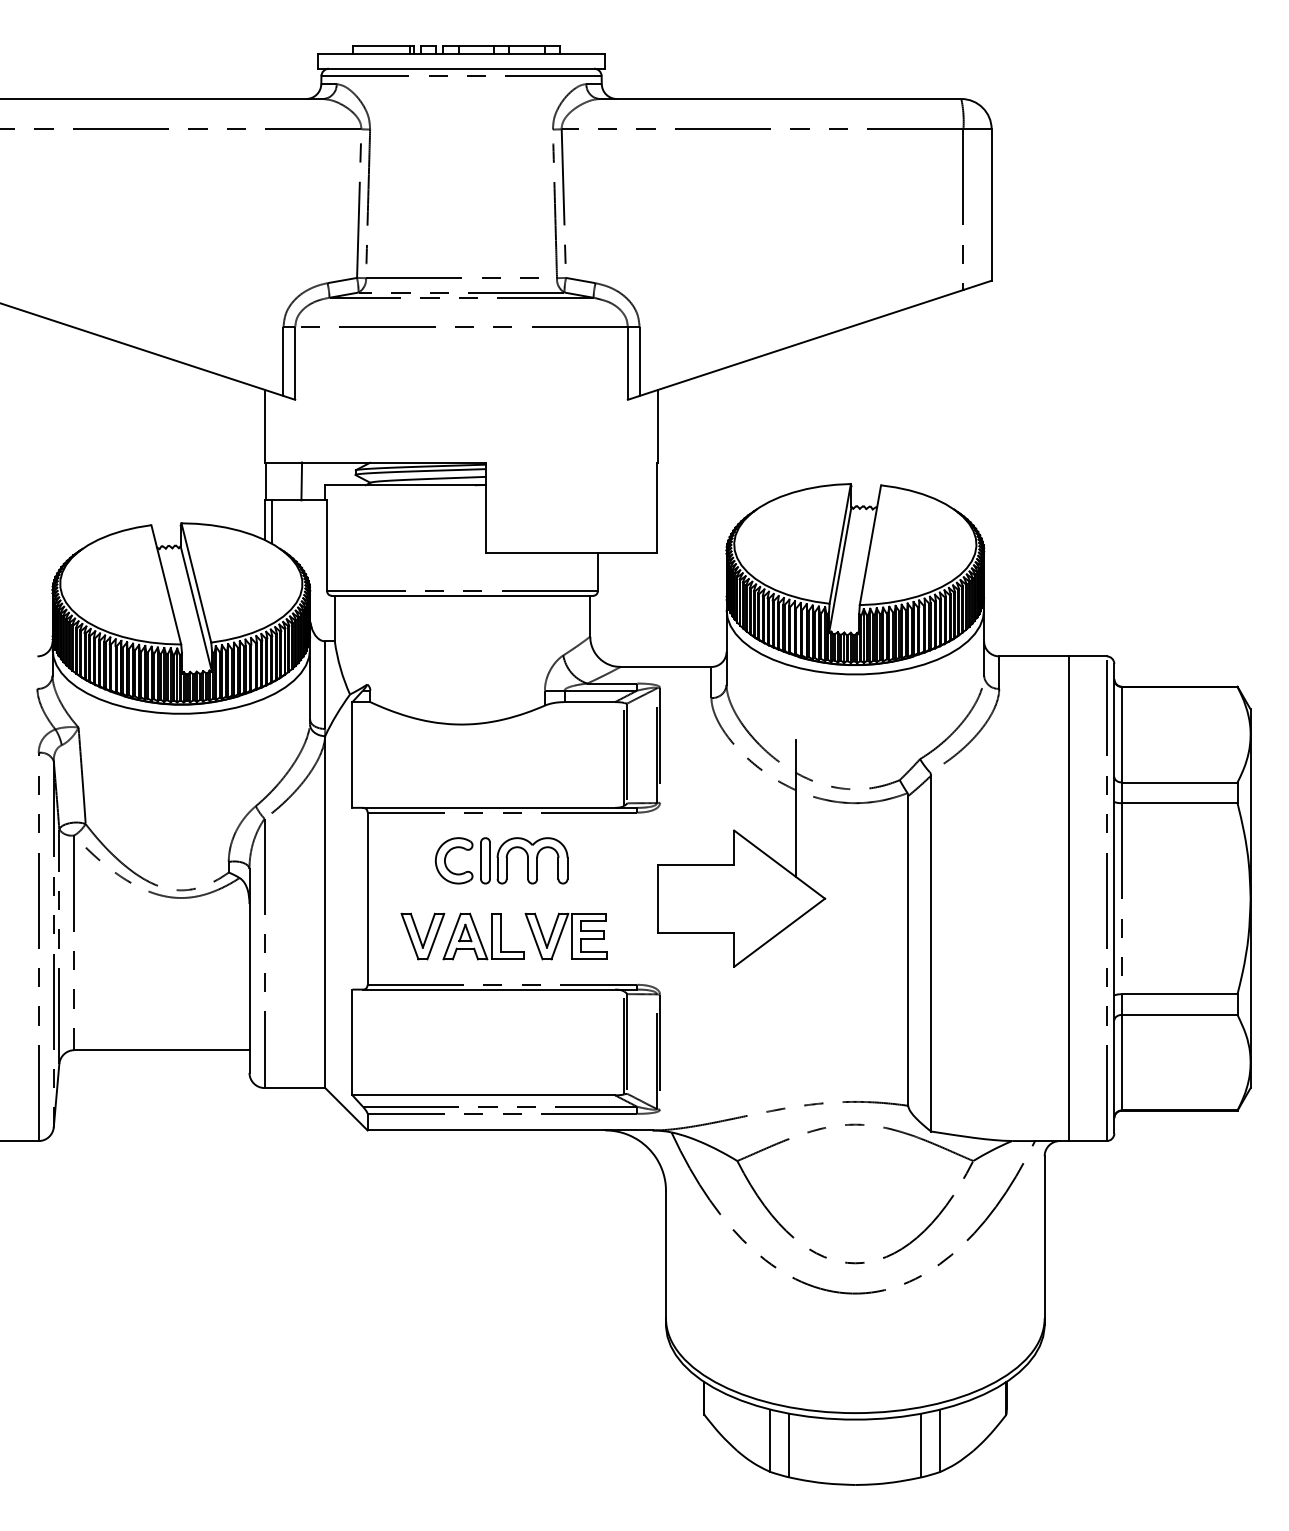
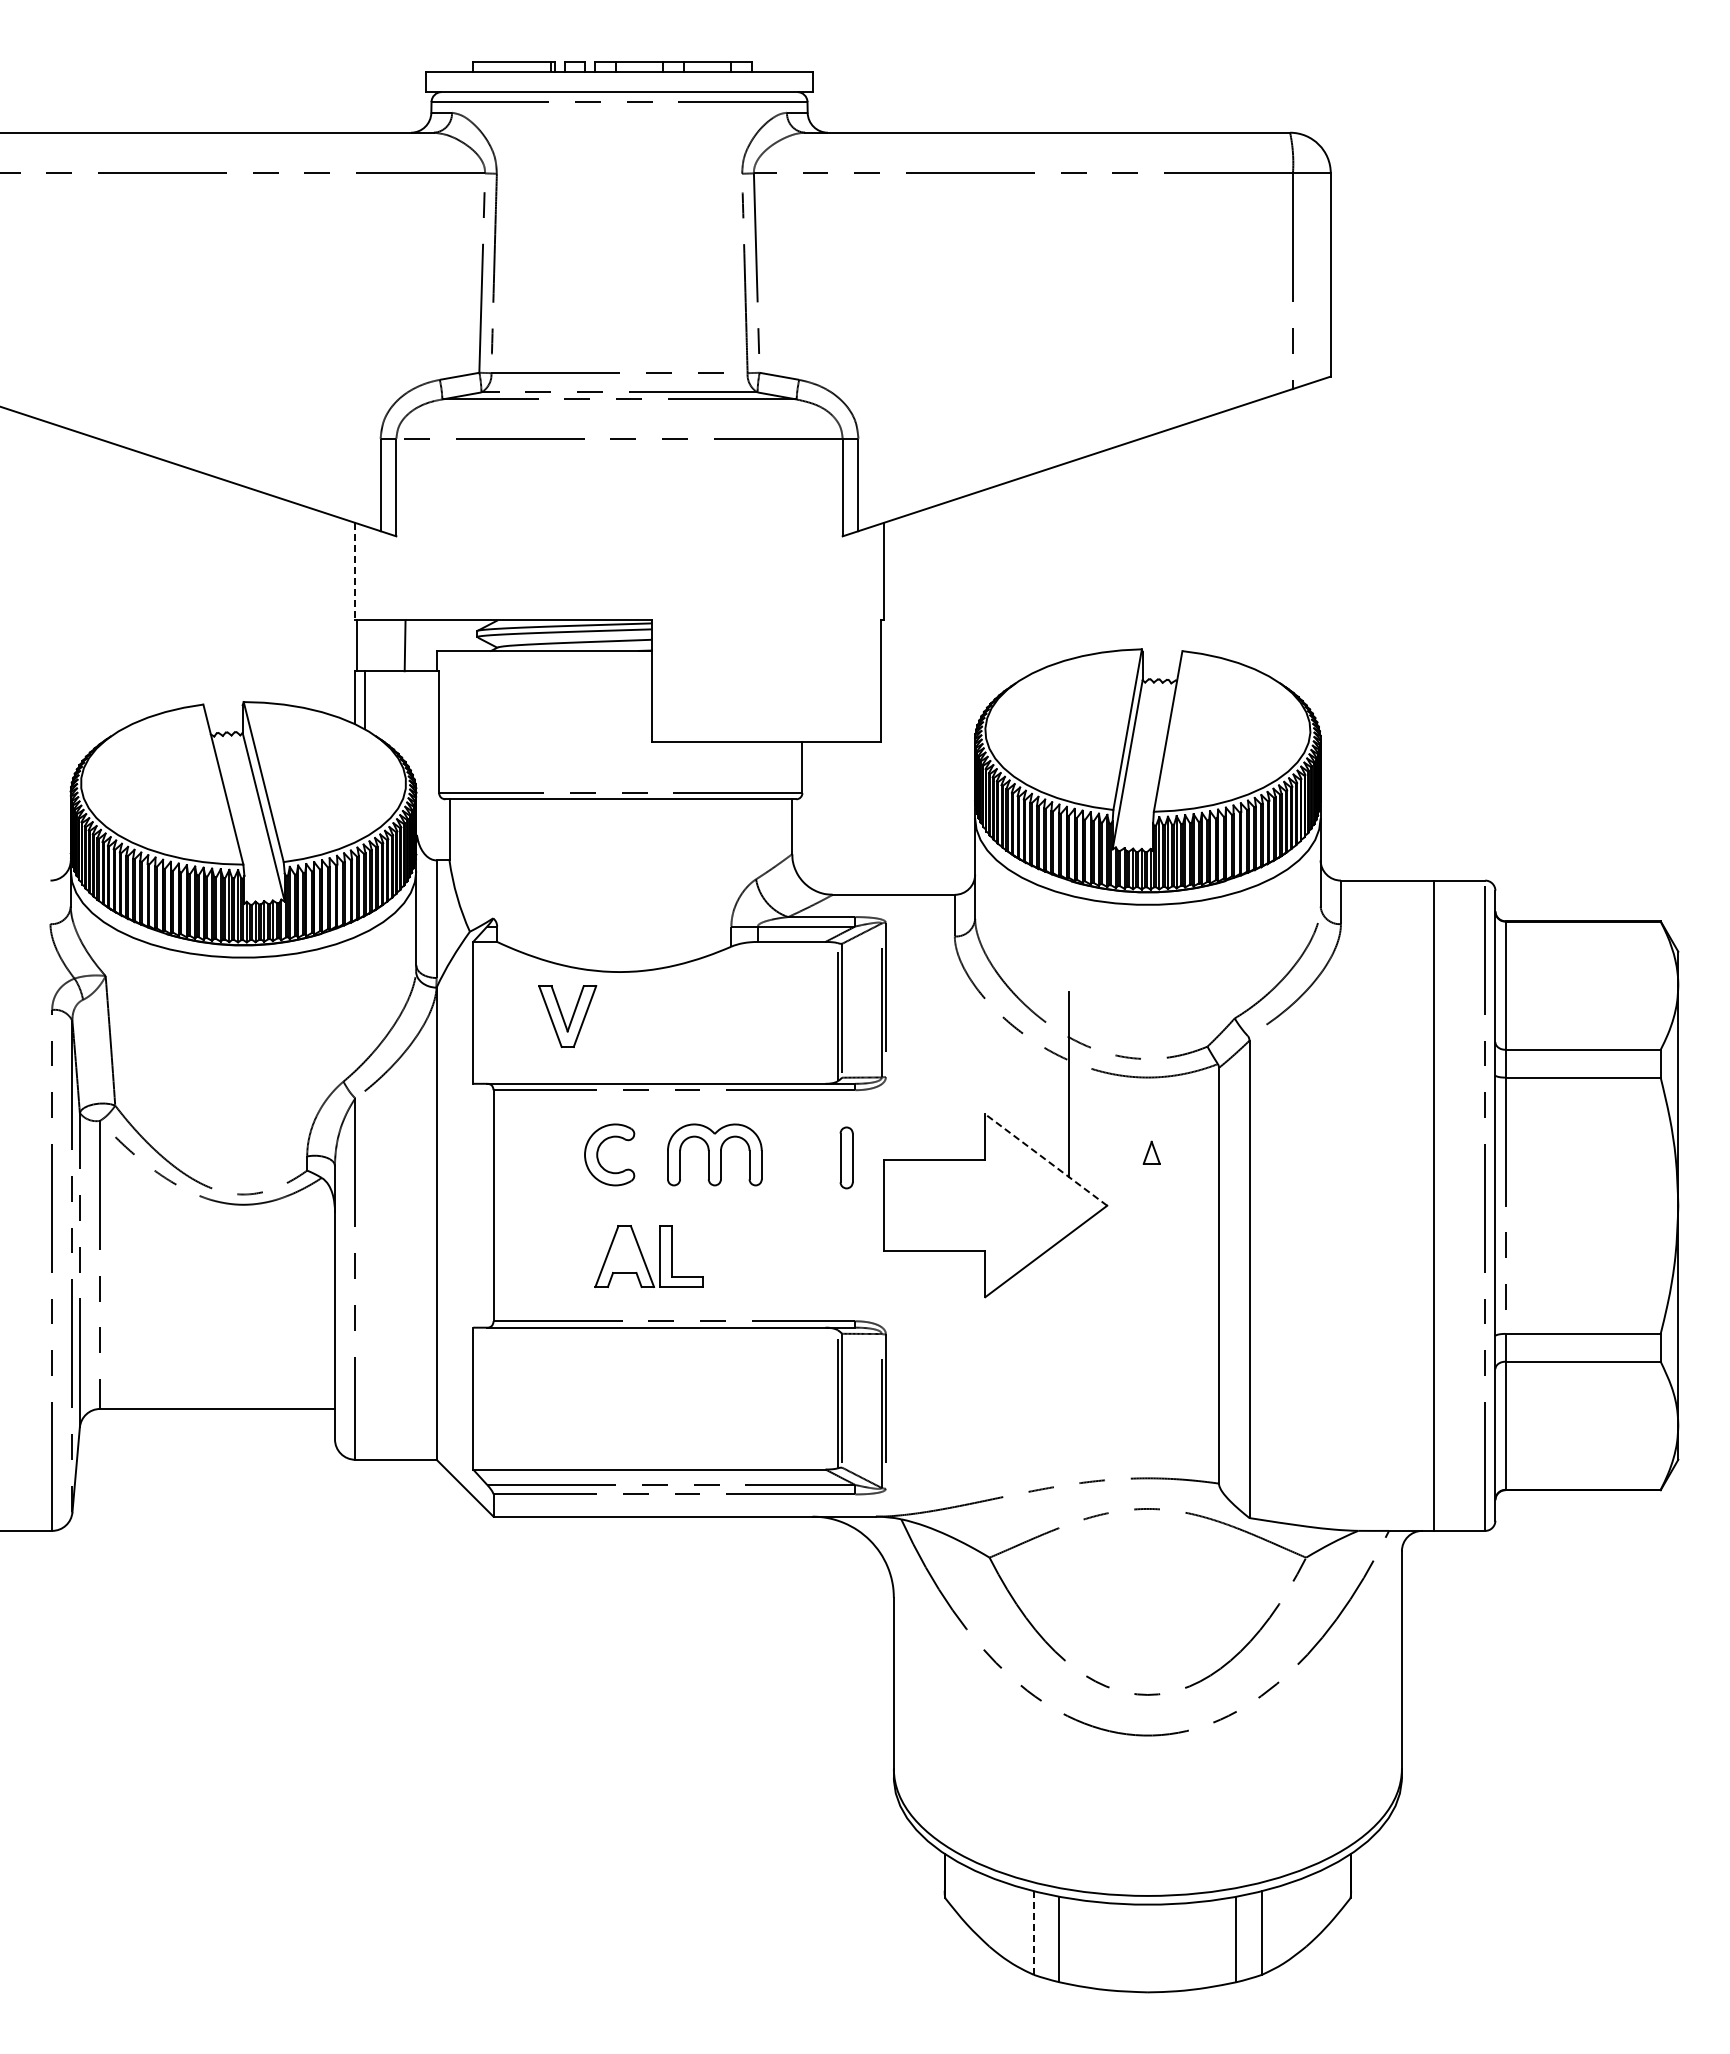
line: (264, 426) -> (355, 571), solid -> dashed
part: (485, 860) -> (846, 1157), moved
line: (779, 864) -> (1045, 1159), solid -> dashed
part: (465, 932) -> (1151, 1152), moved
part: (561, 935) -> (753, 1254), removed
part: (422, 936) -> (567, 1016), moved
line: (770, 1441) -> (1033, 1933), solid -> dashed

